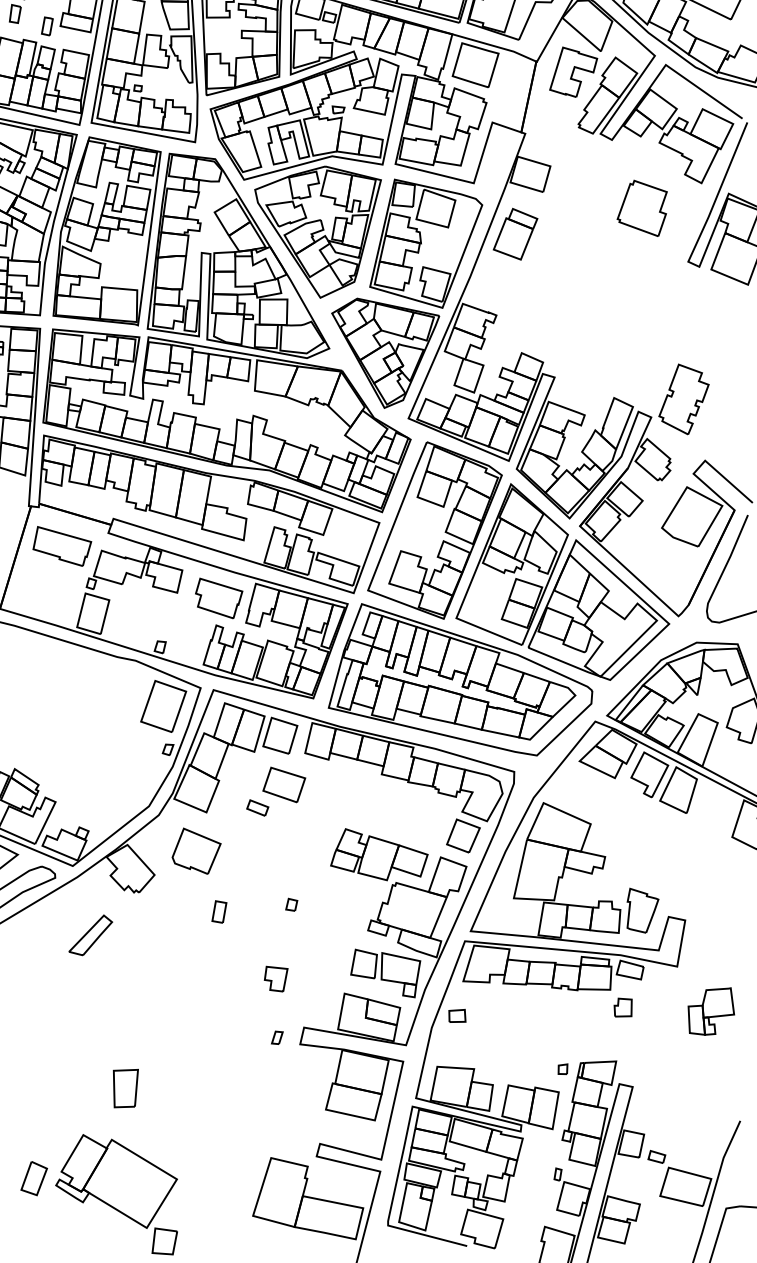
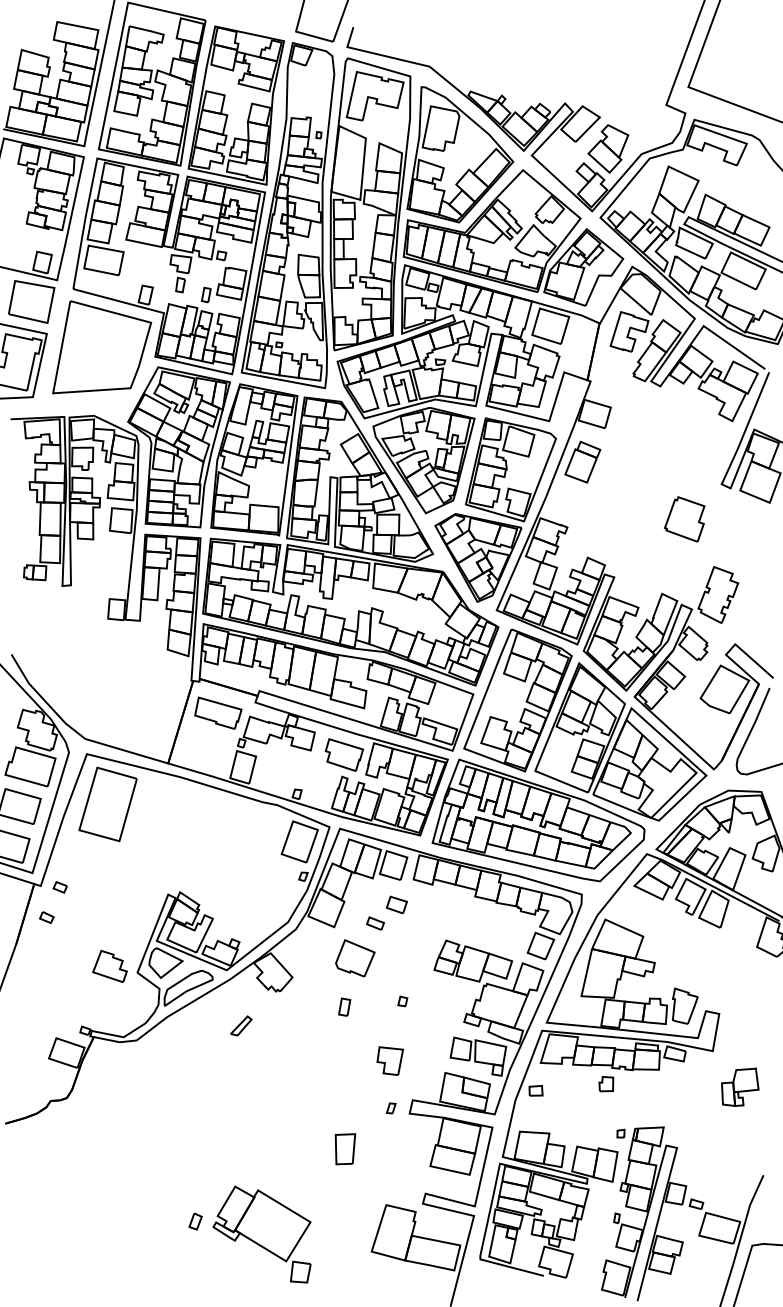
part: (641, 208) -> (684, 519), moved
part: (283, 784) -> (396, 904), size x0.6
part: (196, 851) -> (355, 958), moved
part: (91, 934) -> (241, 1025), size x0.6
part: (276, 979) -> (390, 1061), size x1.4
part: (623, 1008) -> (606, 1084), moved
part: (125, 1088) -> (345, 1149), moved
part: (33, 1178) -> (195, 1221), size x0.6

